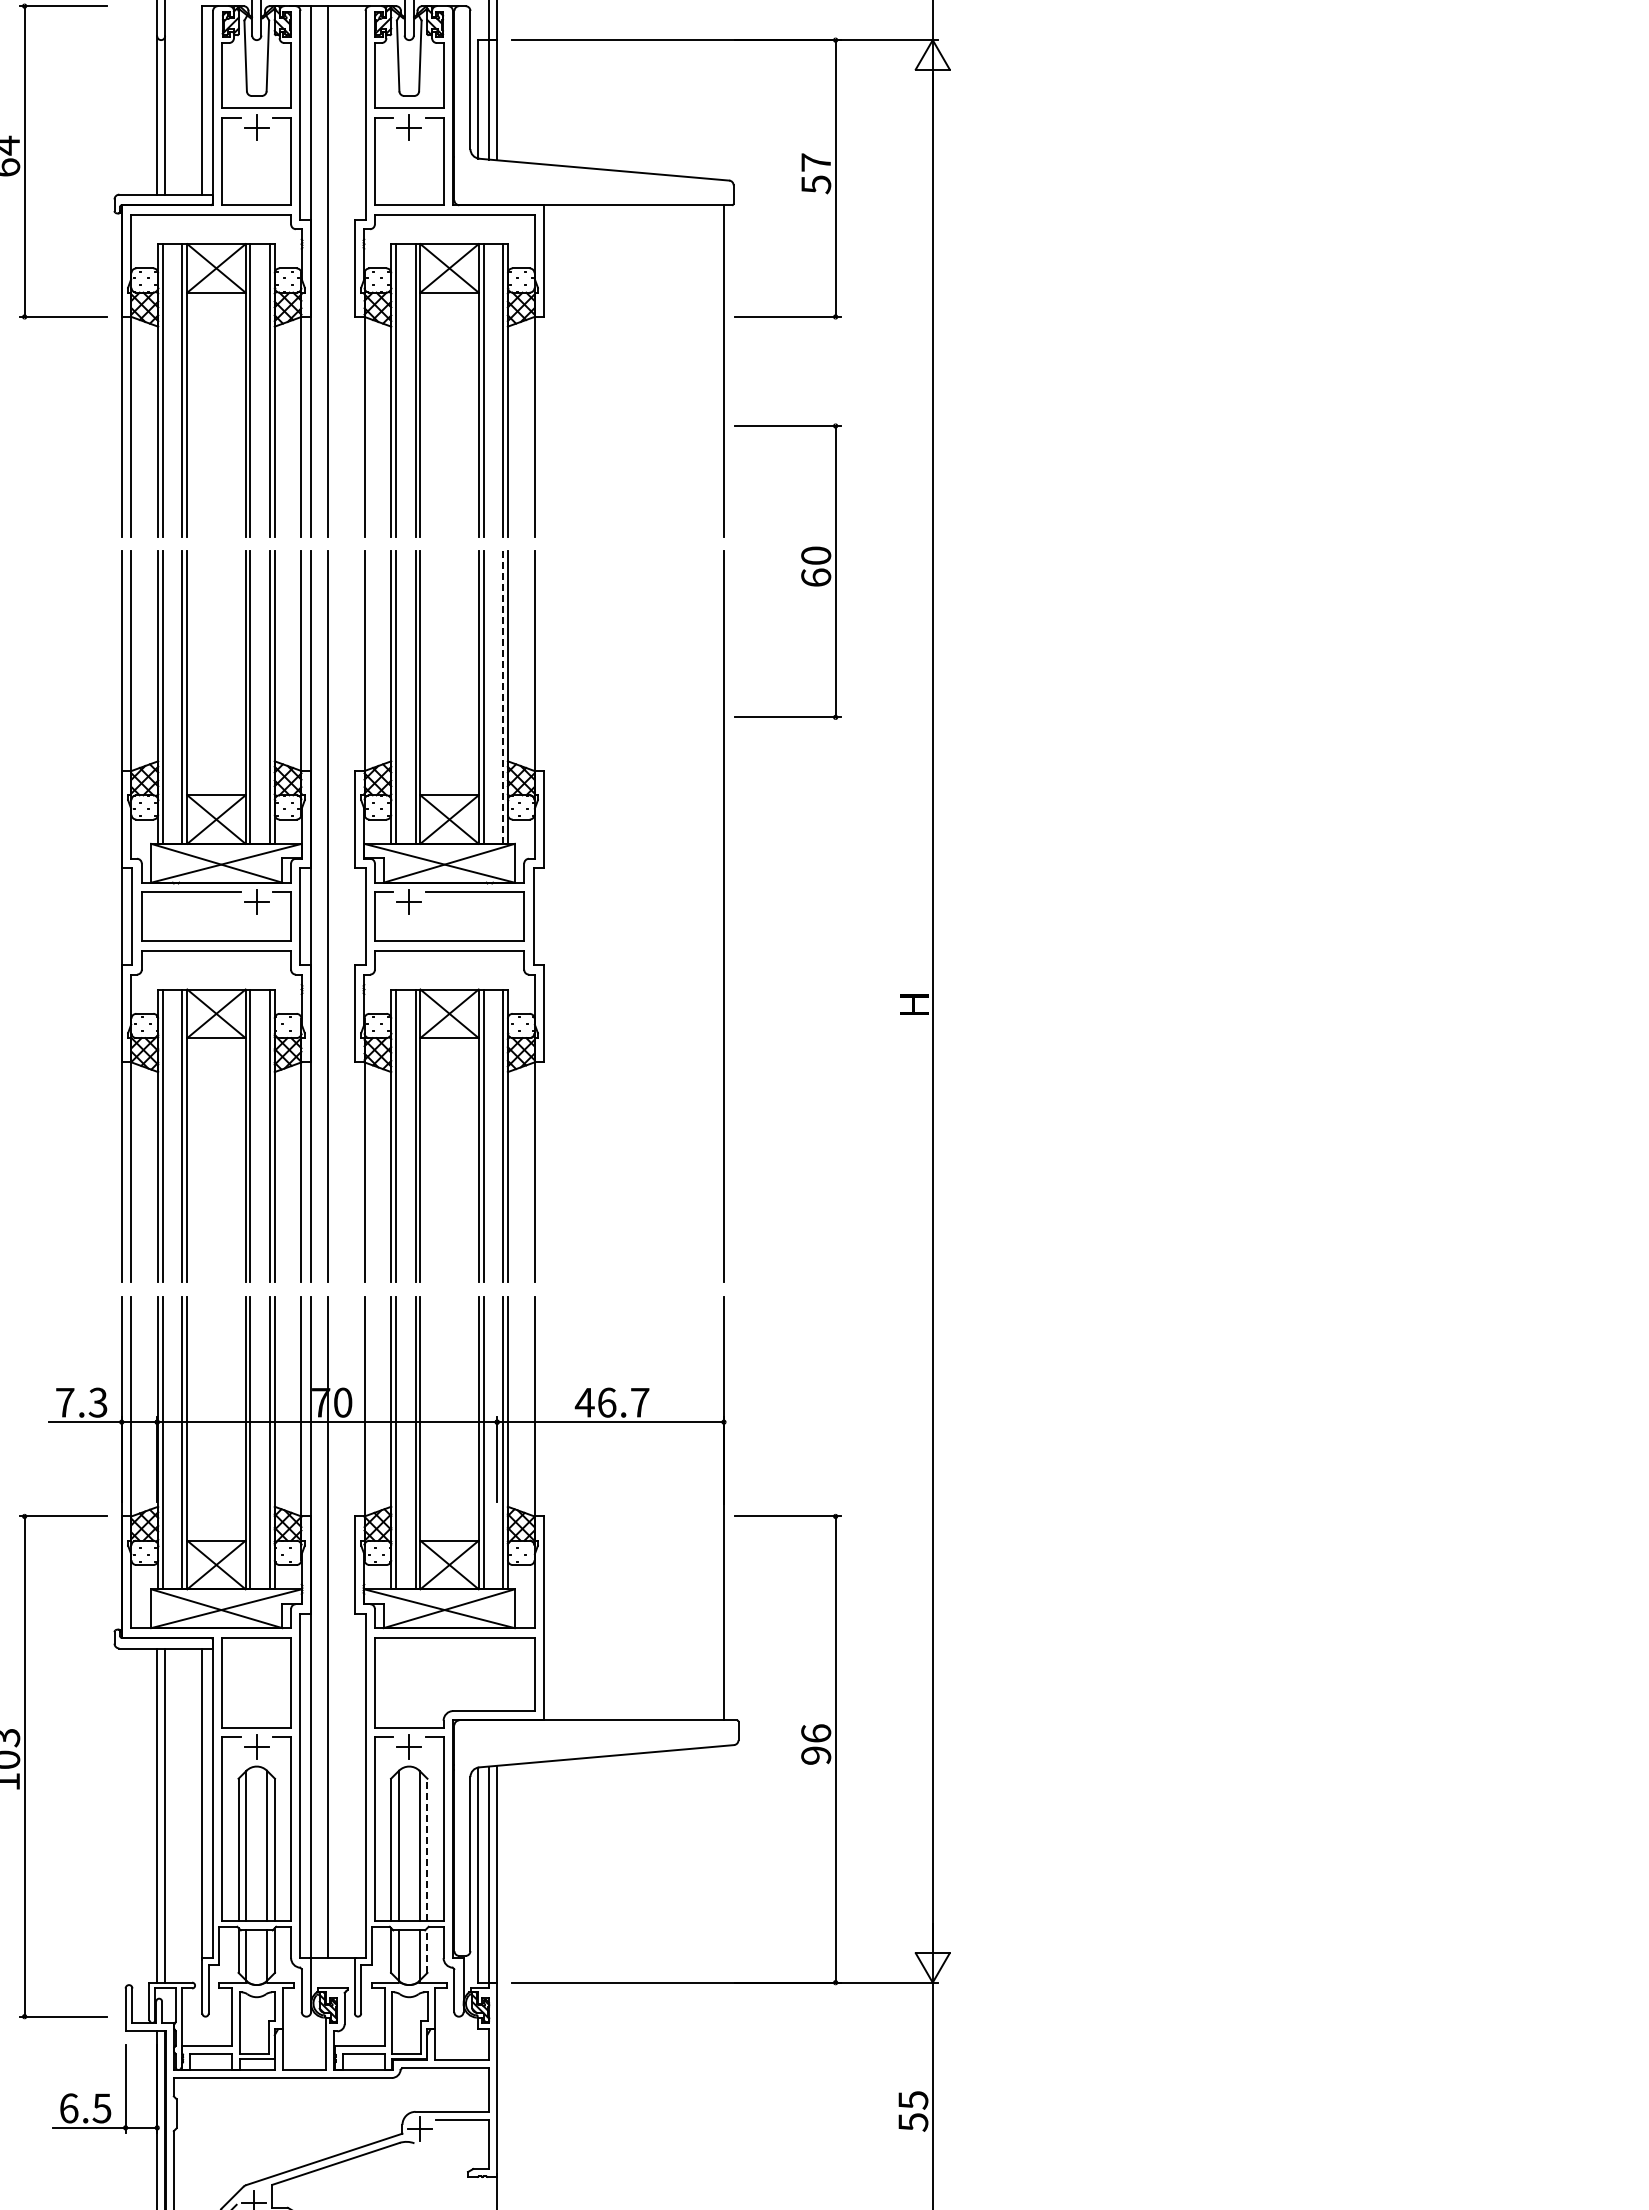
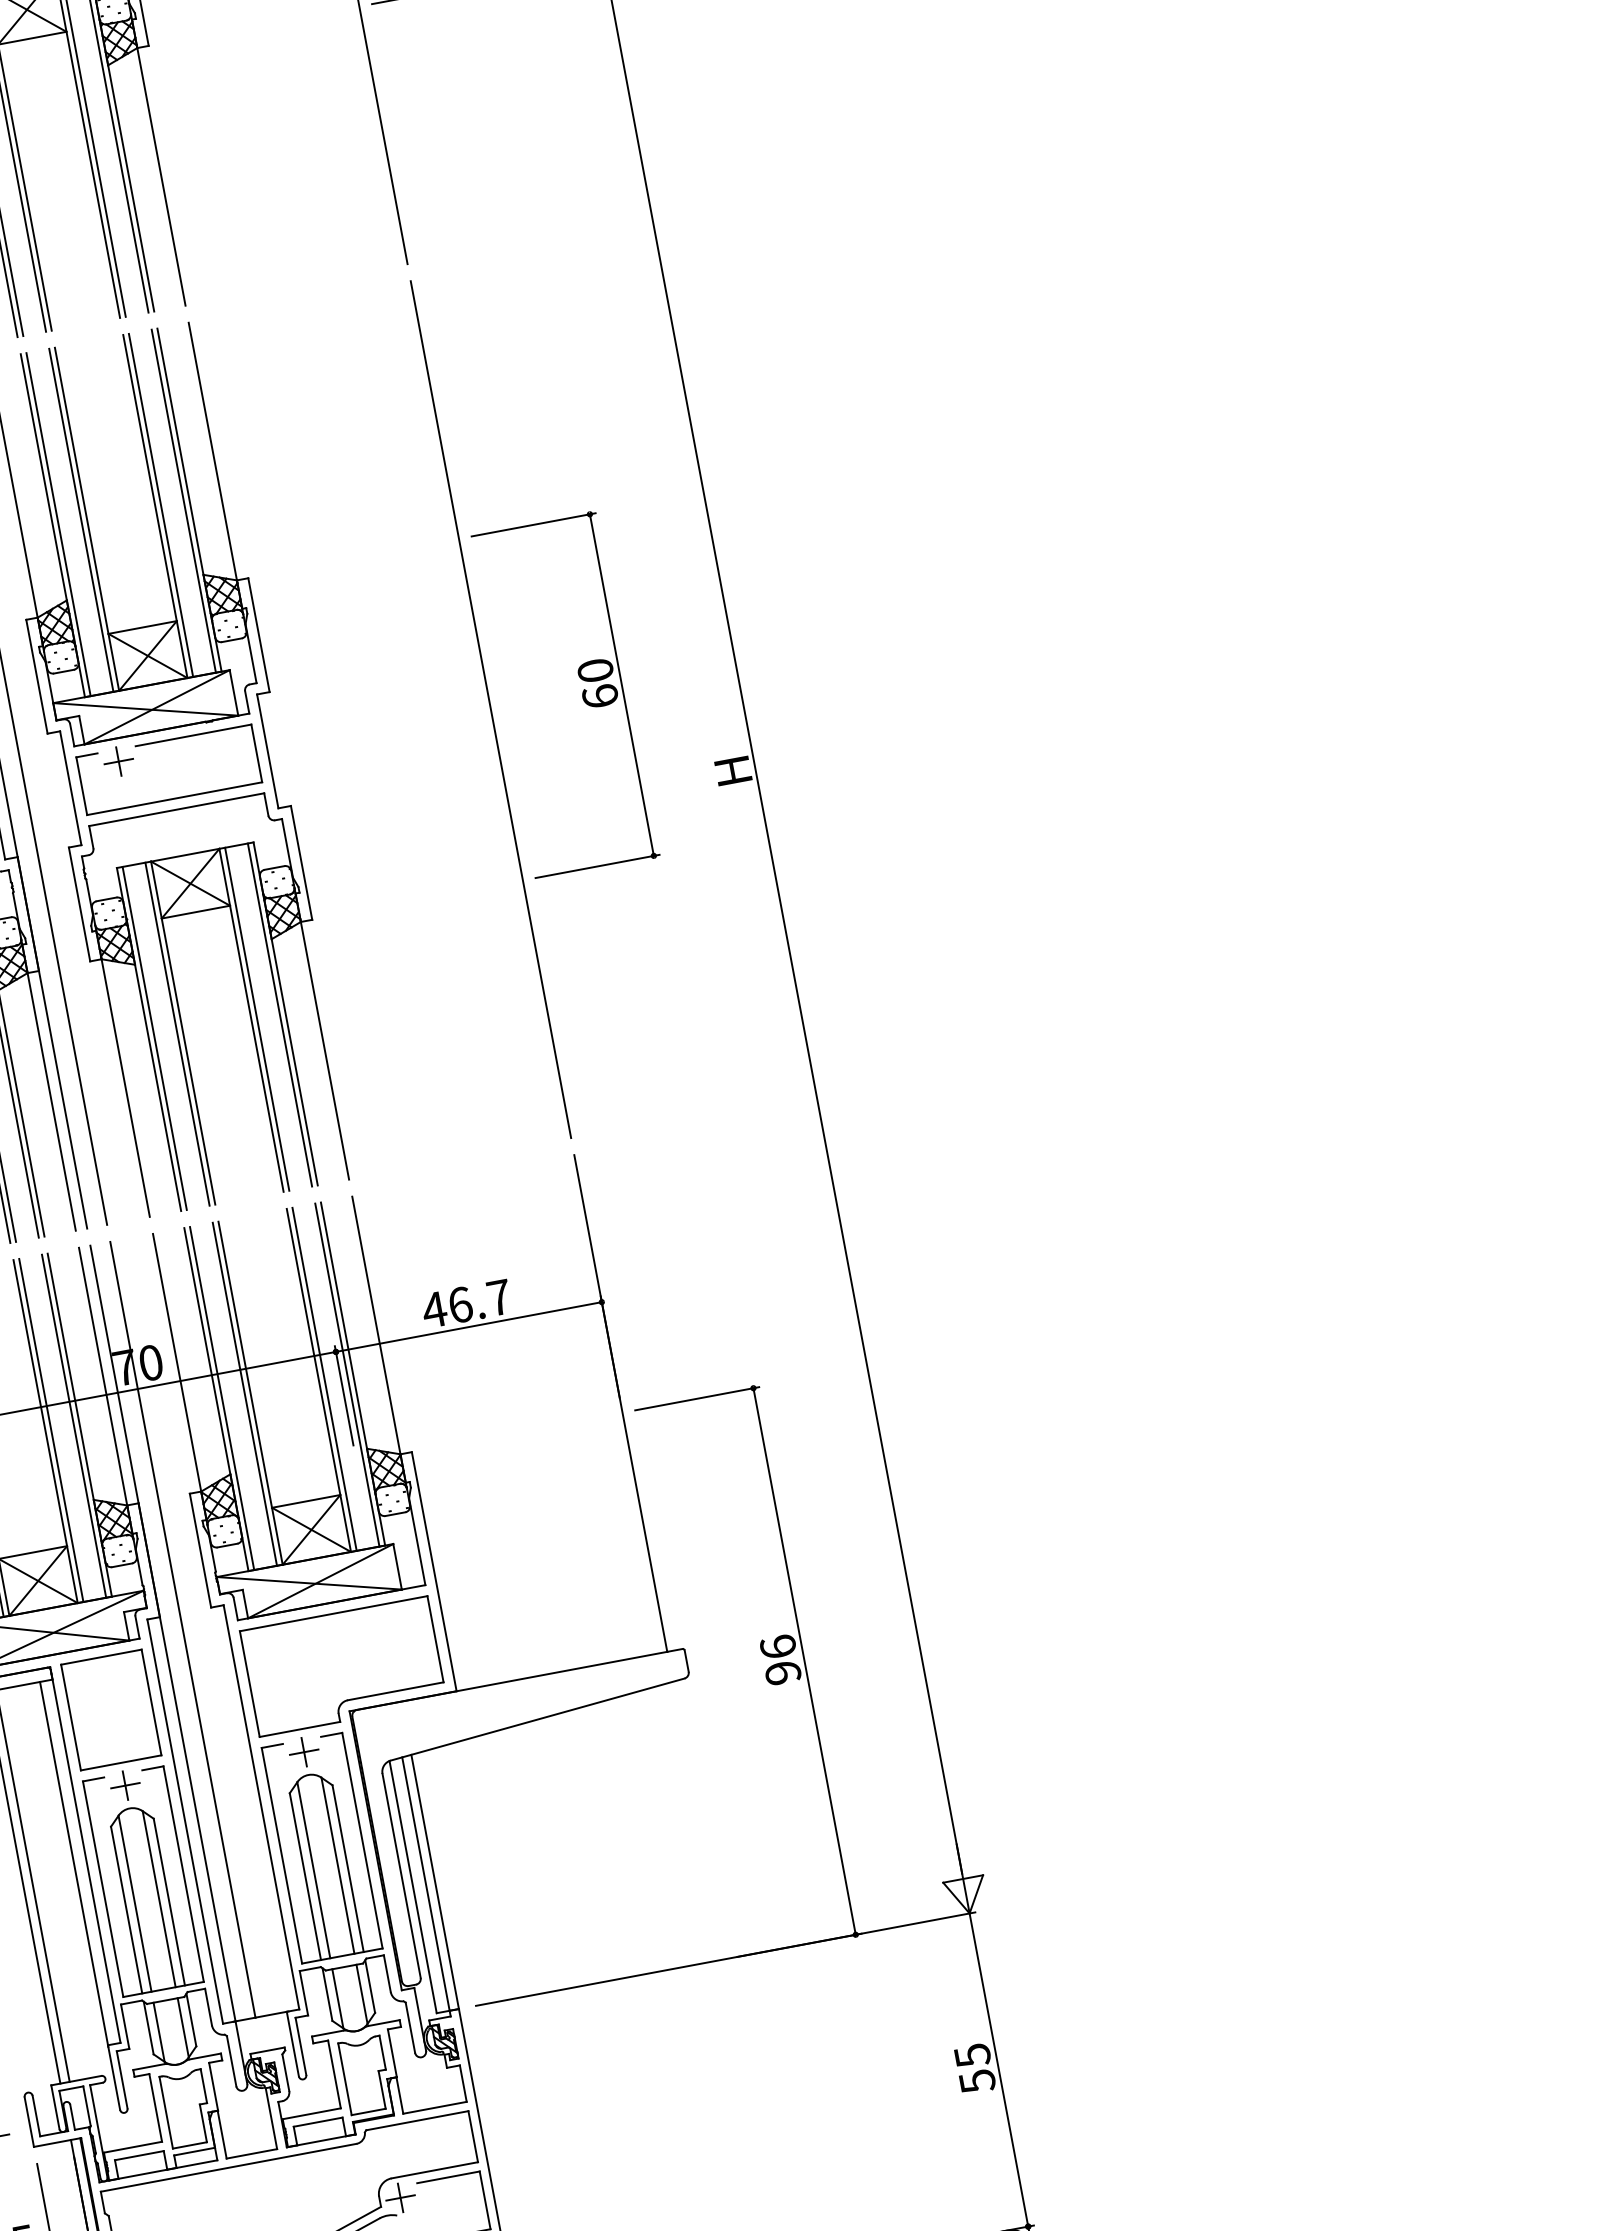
part: (801, 572) -> (582, 693), moved
line: (502, 698) -> (183, 502), dashed -> solid
line: (427, 1849) -> (348, 1868), dashed -> solid
line: (427, 1949) -> (369, 1985), dashed -> solid

